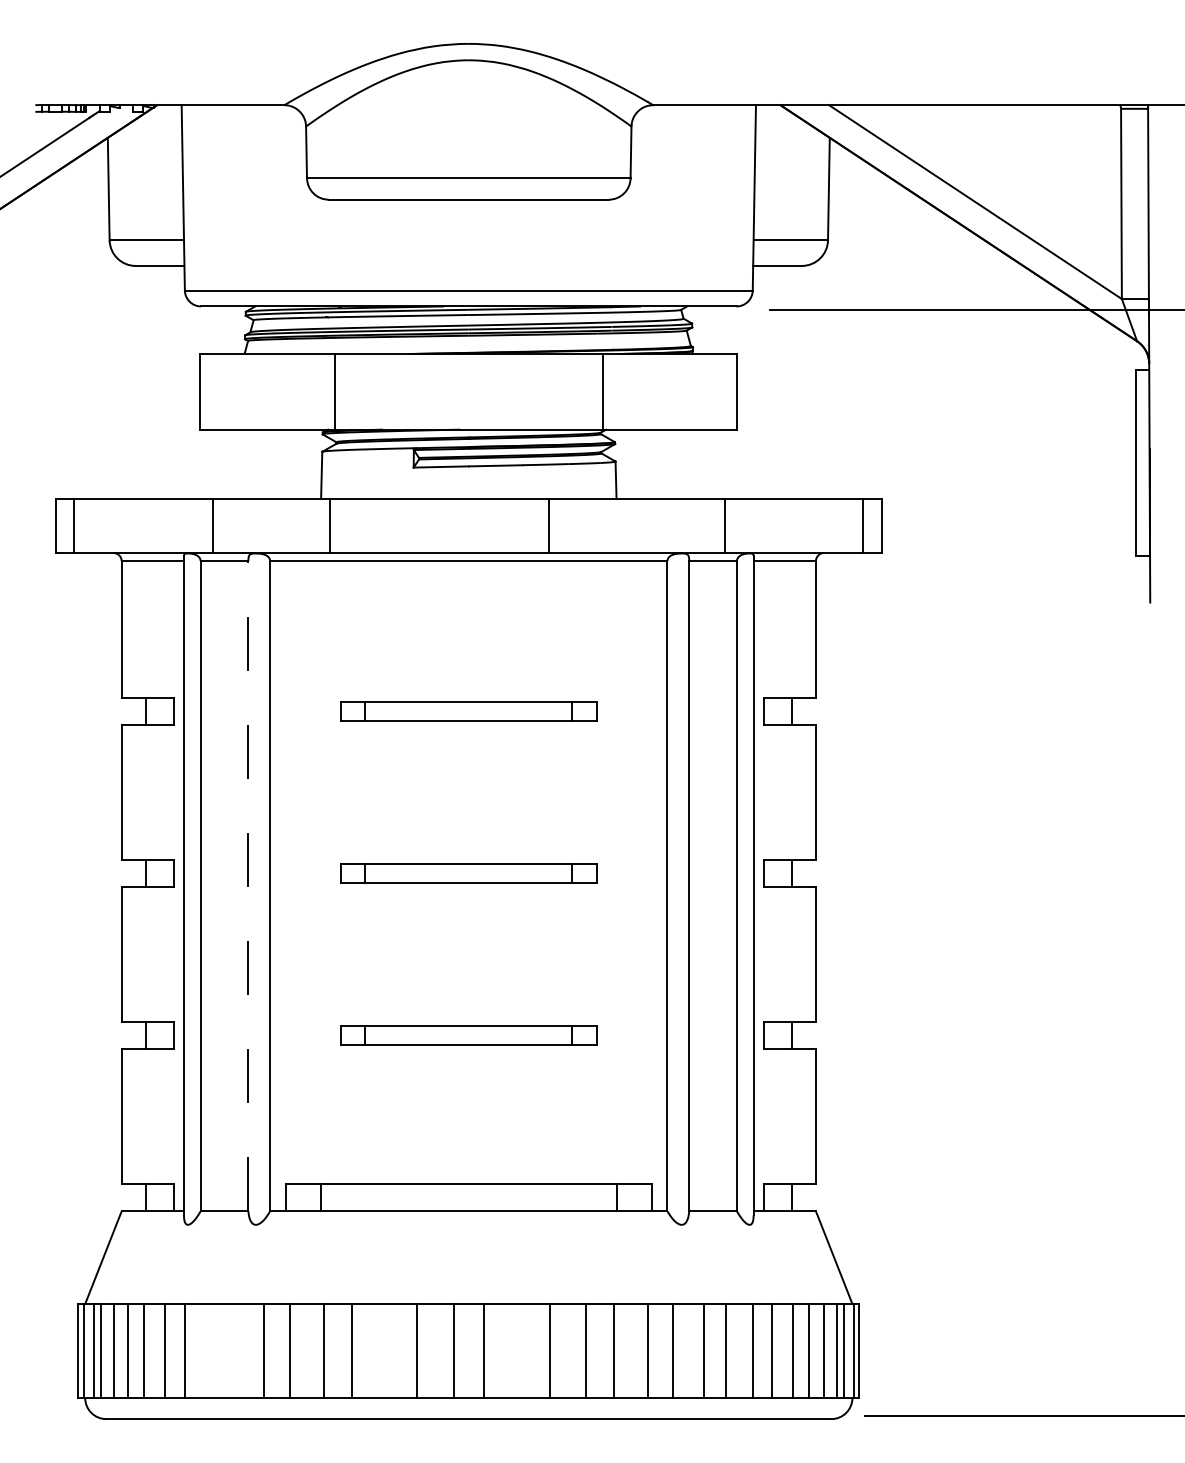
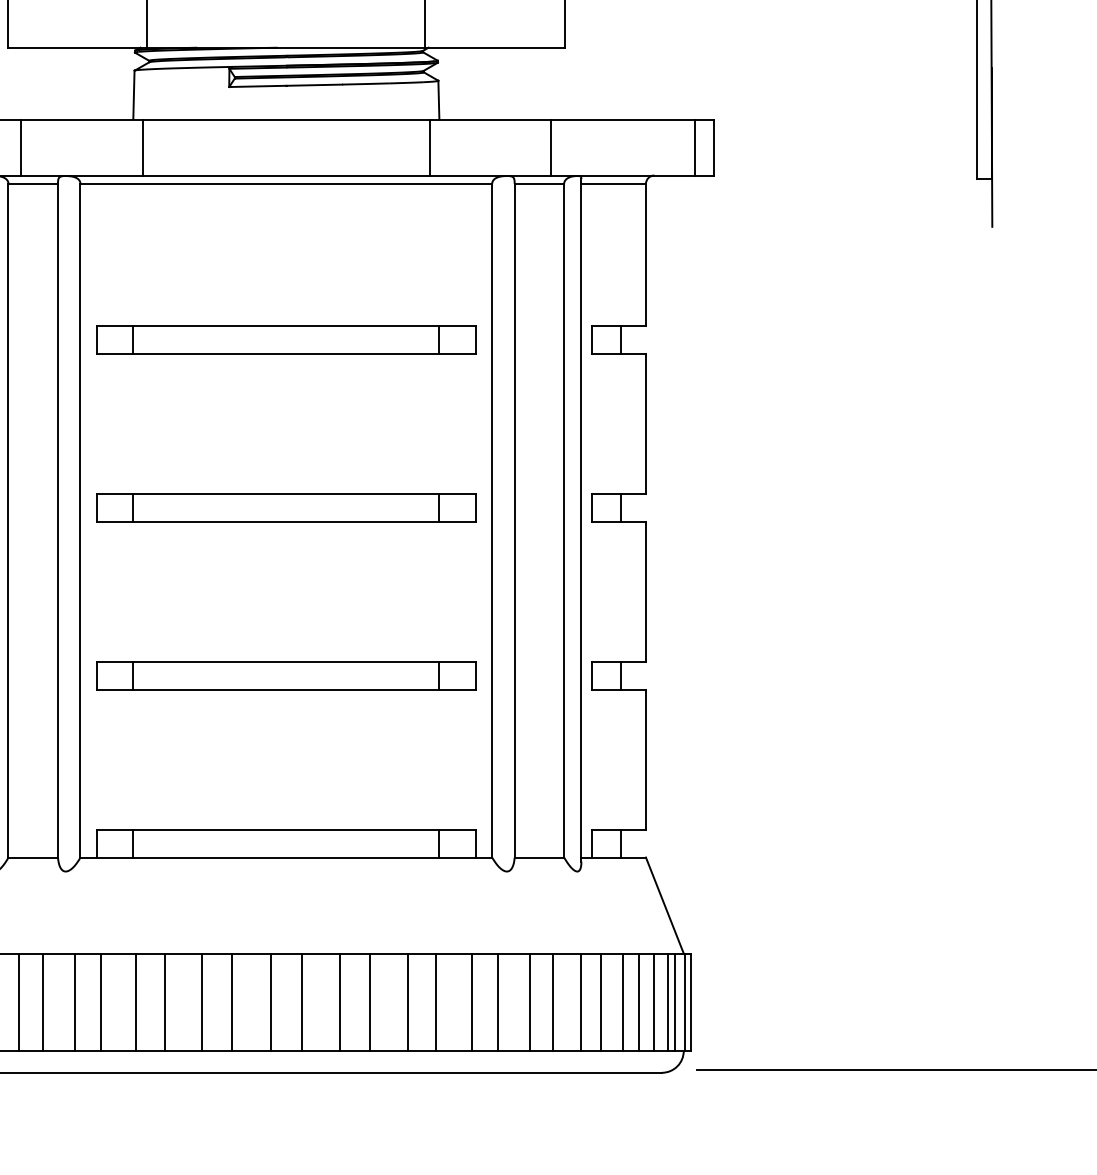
line: (548, 525) -> (430, 147), moved
part: (468, 711) -> (286, 339), size x1.43
part: (468, 873) -> (286, 507), size x1.43
line: (248, 885) -> (58, 519), dashed -> solid
part: (468, 1035) -> (286, 675), size x1.43
line: (211, 1351) -> (19, 1002), added
line: (233, 1351) -> (42, 1002), added
line: (387, 1351) -> (202, 1002), added
line: (520, 1351) -> (339, 1002), added

